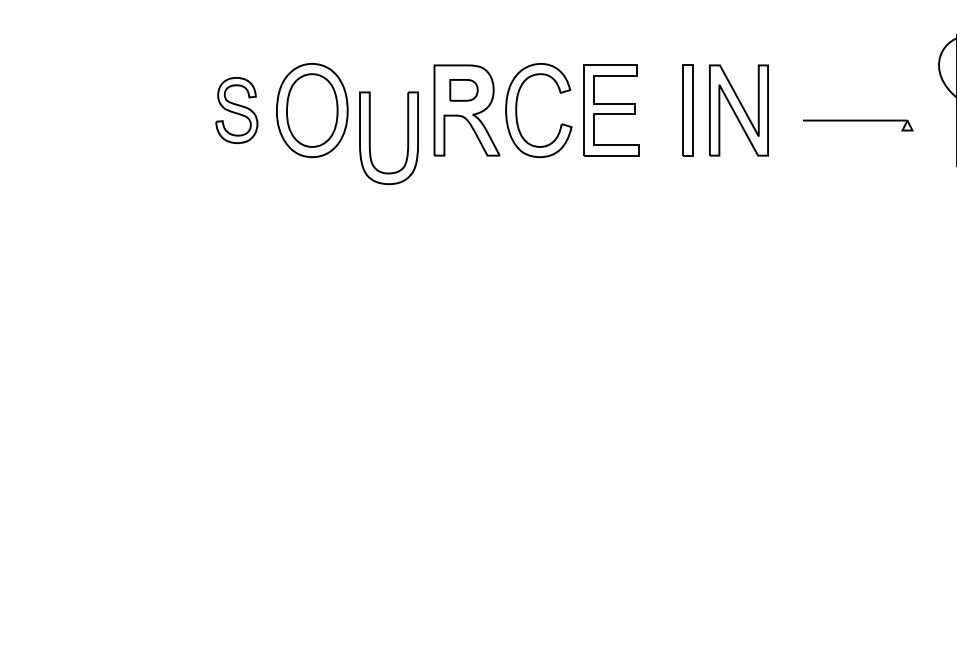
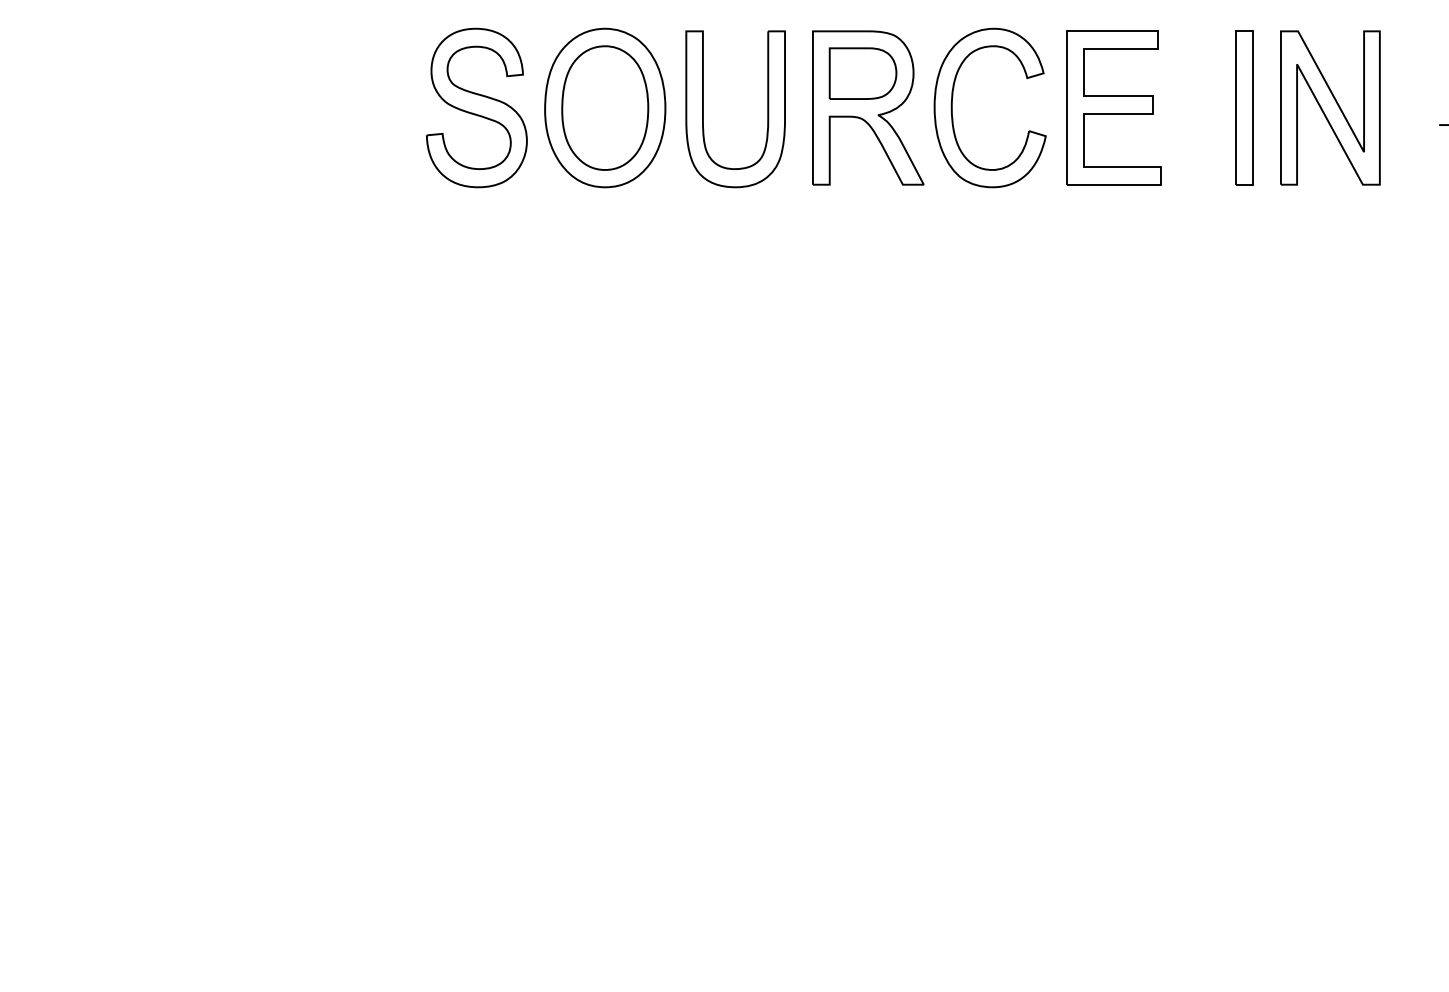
part: (463, 90) -> (862, 73), size x1.43
part: (236, 110) -> (476, 107), size x1.43
part: (370, 137) -> (704, 107), moved

